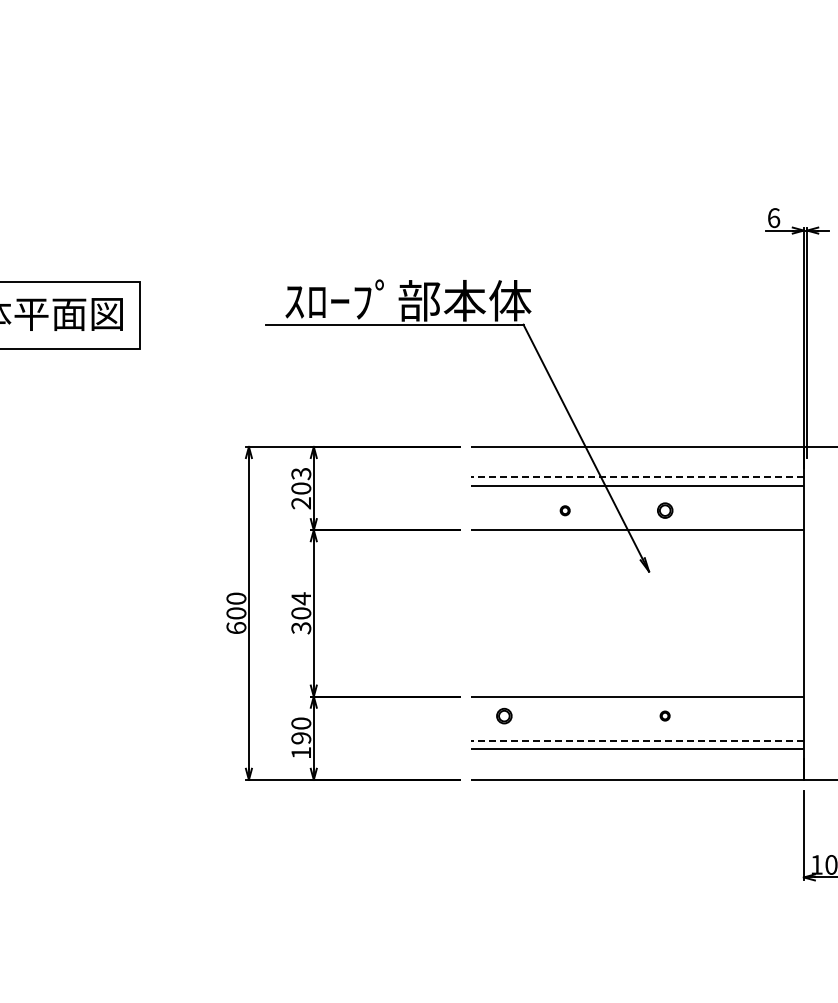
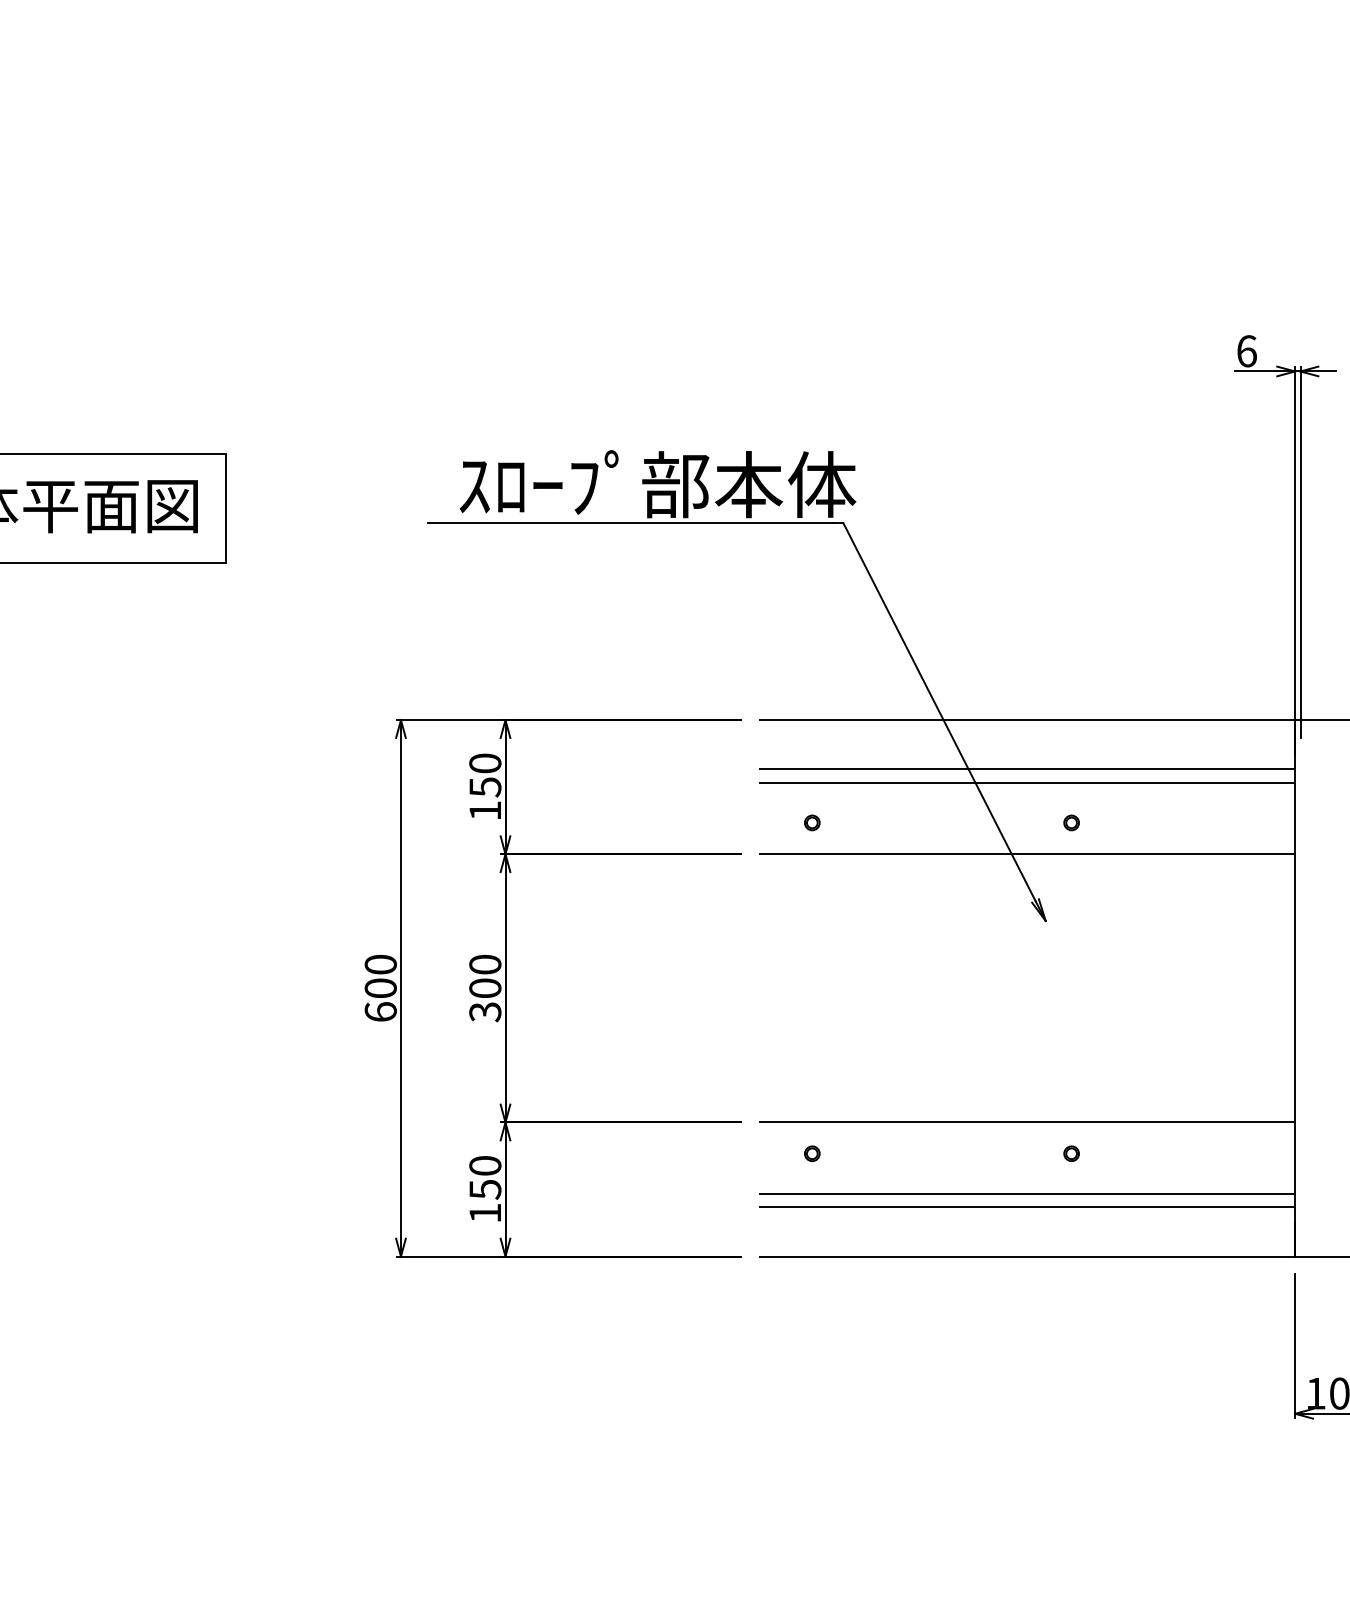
line: (636, 477) -> (1025, 769), dashed -> solid
text: (301, 488) -> (485, 787), 203 -> 150
part: (564, 510) -> (811, 822), moved
part: (664, 510) -> (1070, 822), size x0.62
text: (301, 598) -> (485, 964), 304 -> 300
part: (503, 715) -> (811, 1152), size x0.62
text: (301, 738) -> (485, 1189), 190 -> 150
line: (636, 741) -> (1025, 1194), dashed -> solid

